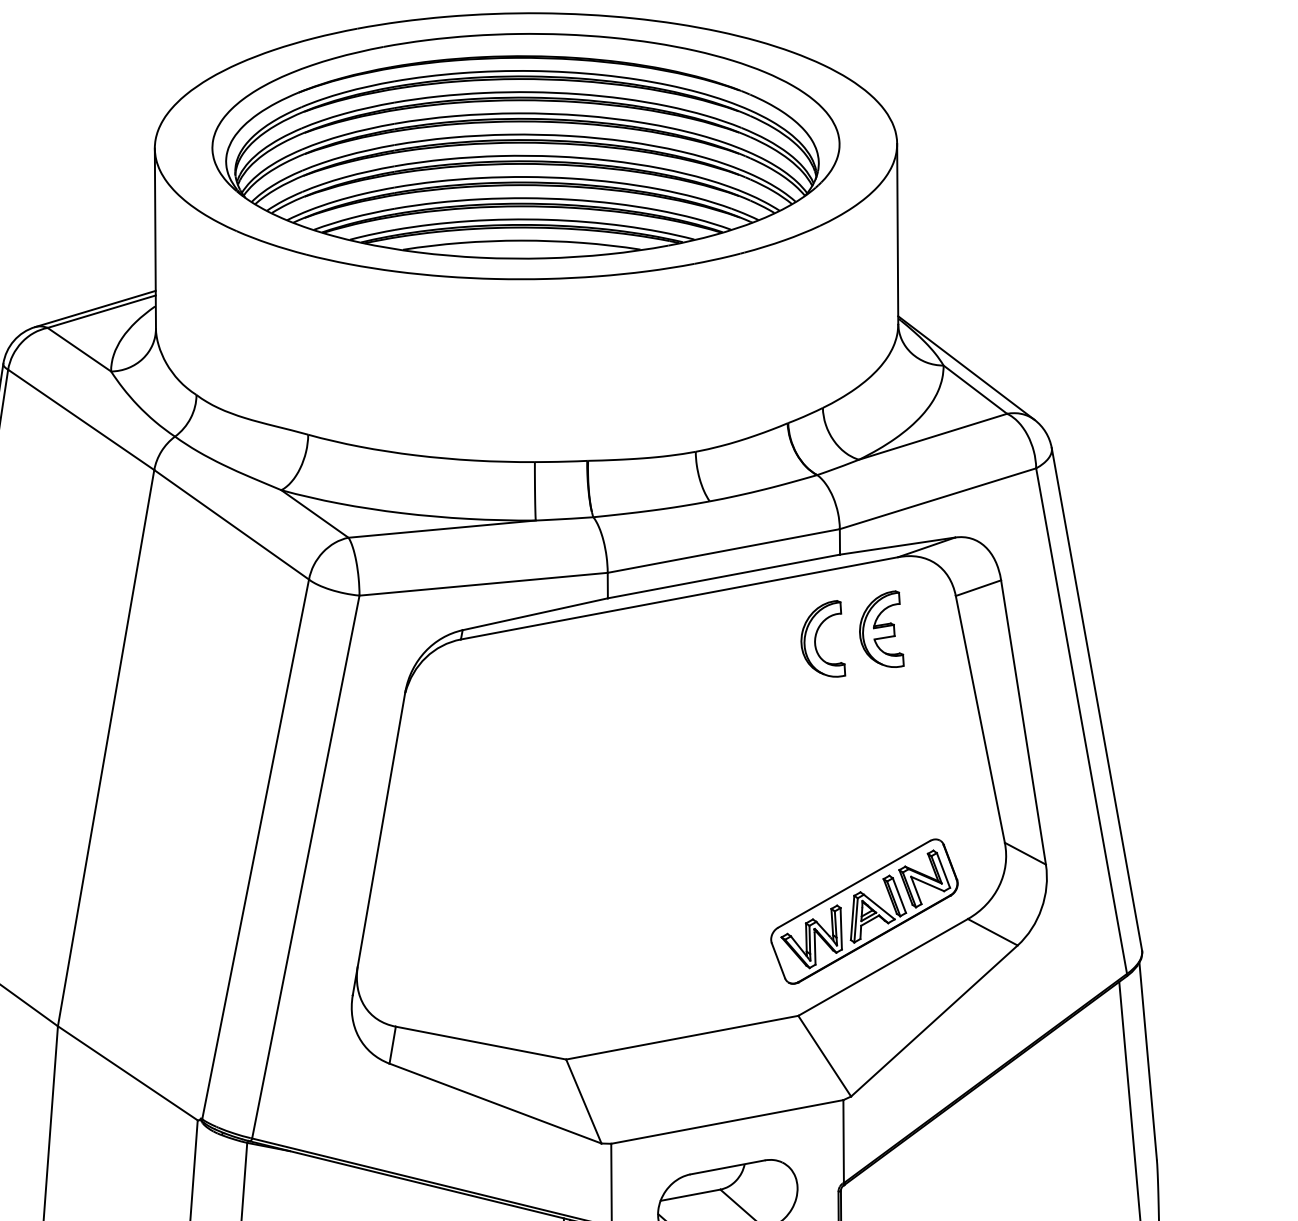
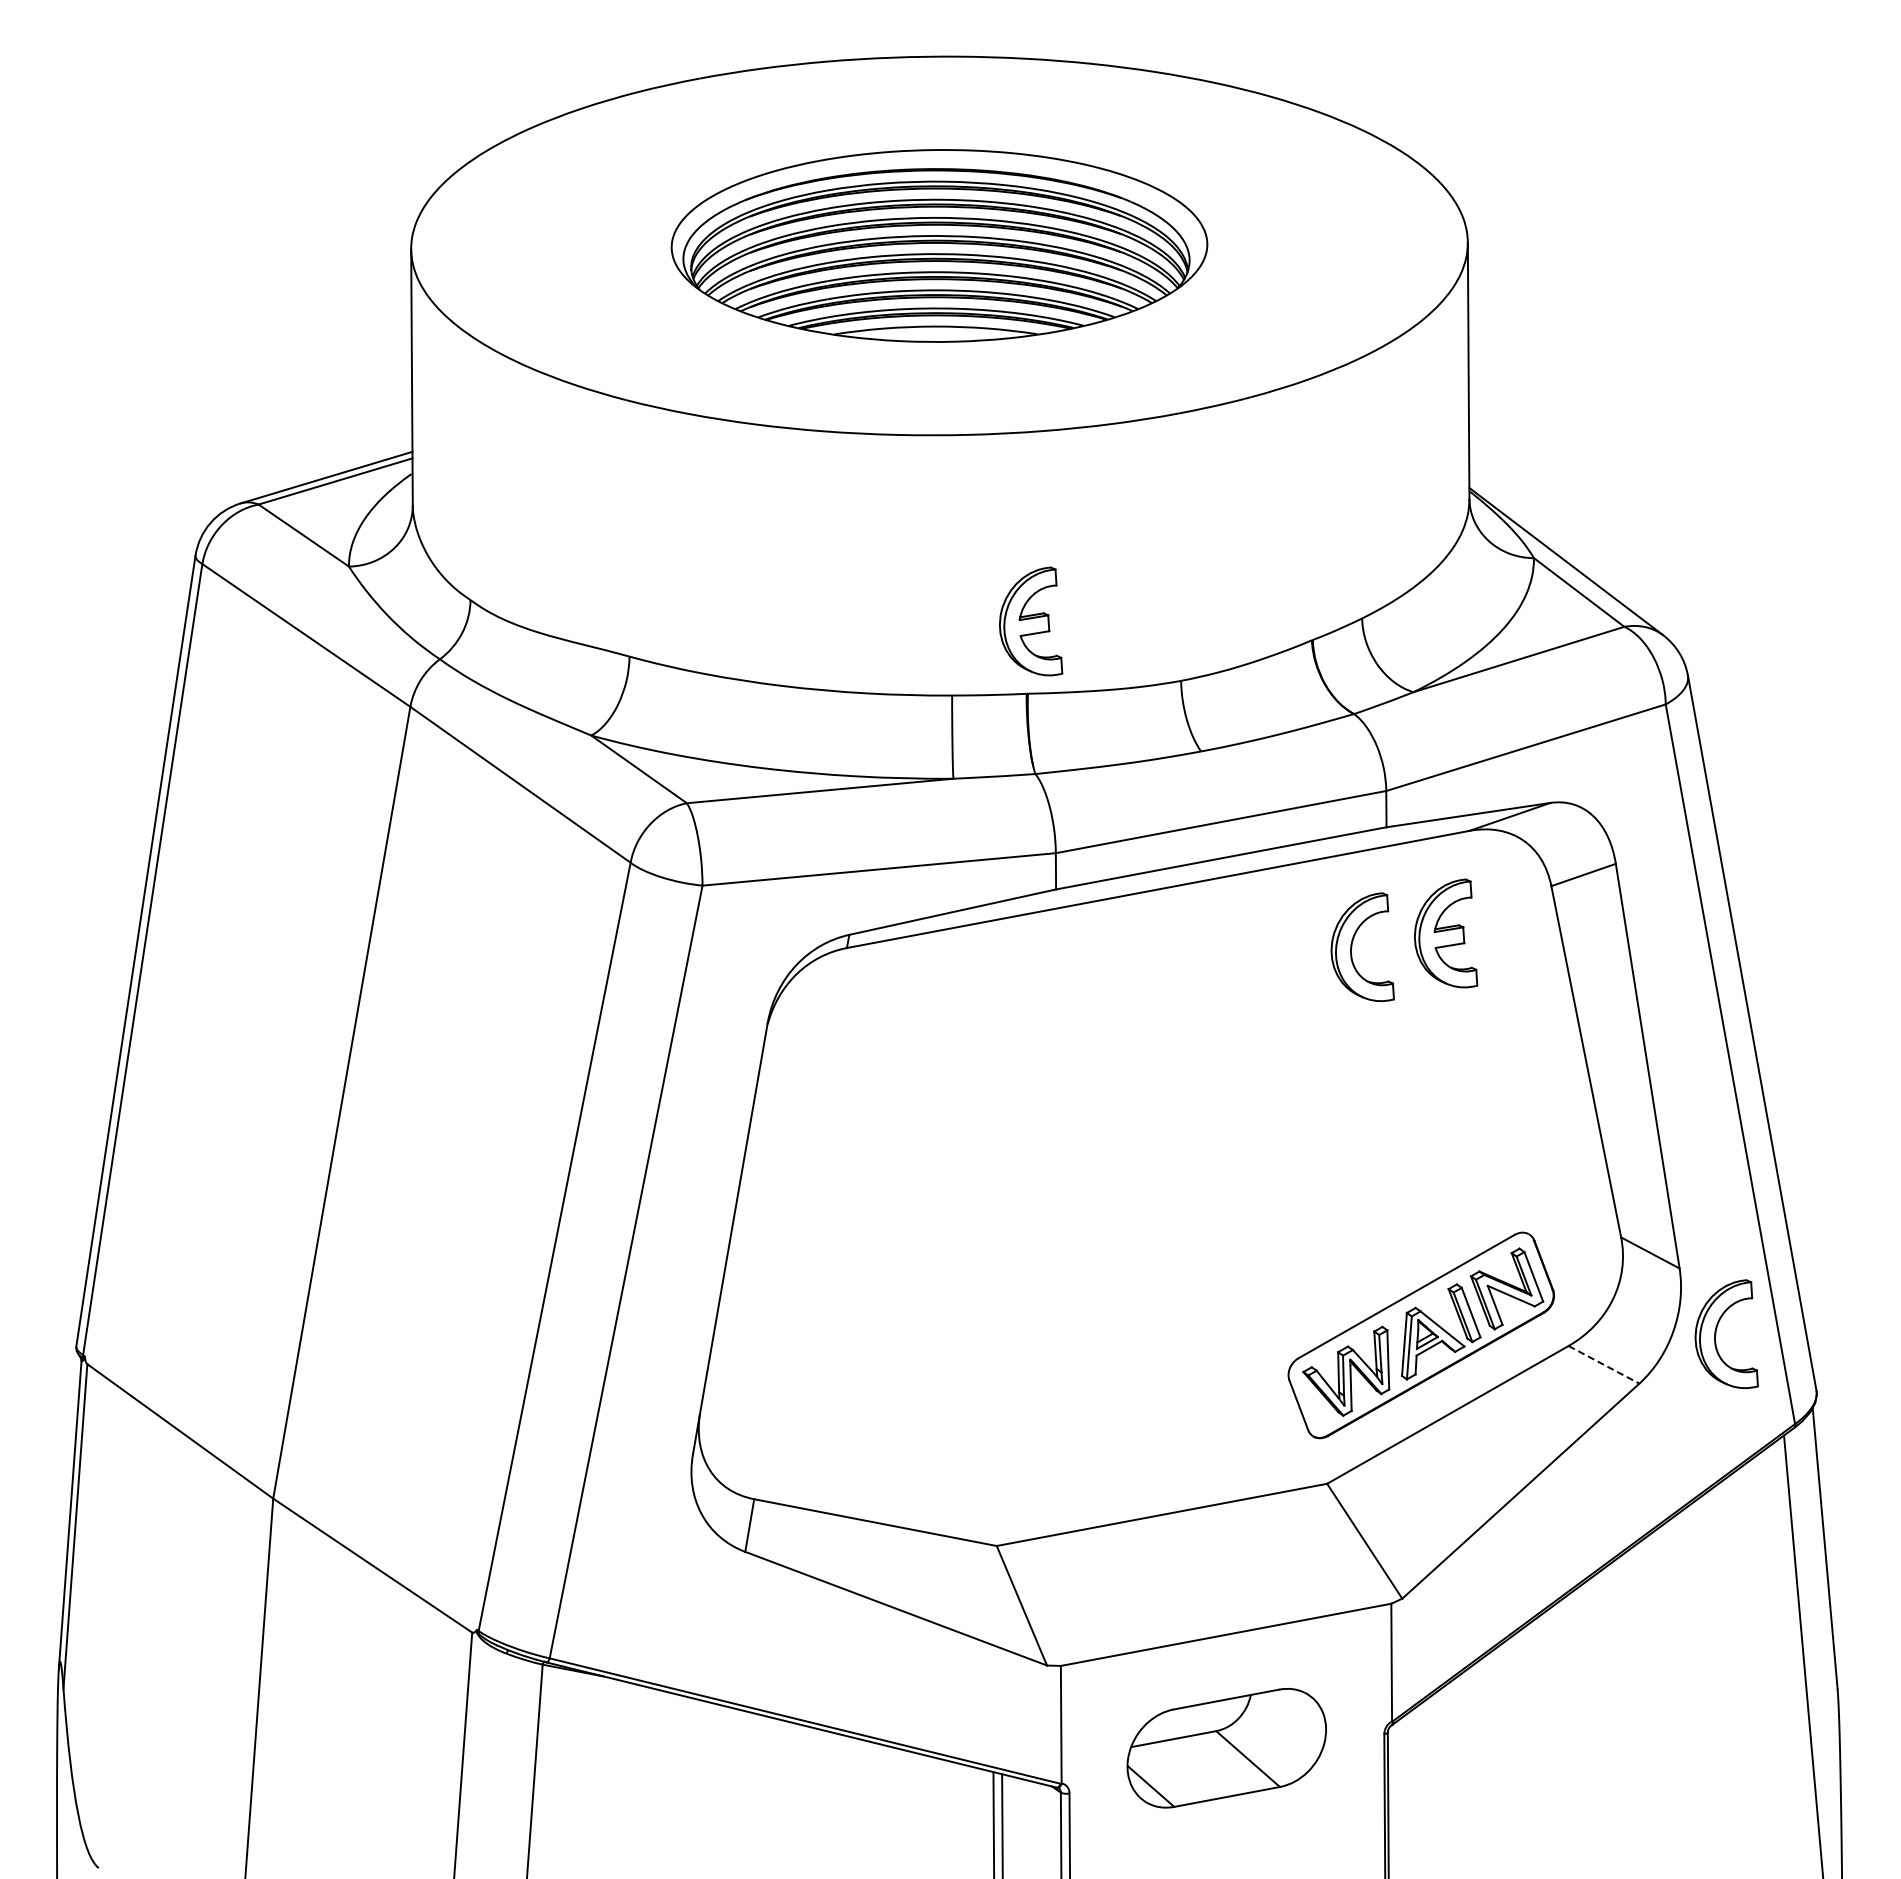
part: (525, 145) -> (939, 245), size x0.6
part: (590, 410) -> (1031, 621), added
part: (1071, 910) -> (1716, 1333), added
line: (993, 932) -> (1604, 1365), solid -> dashed

